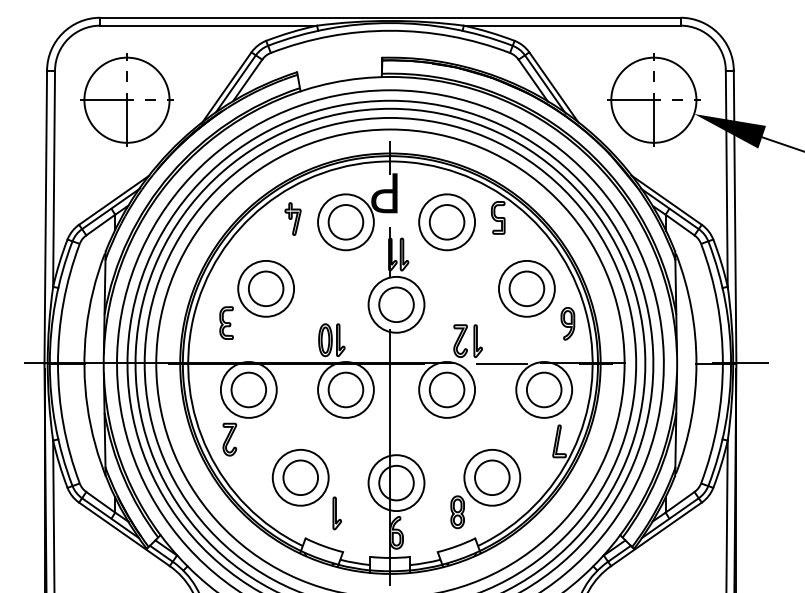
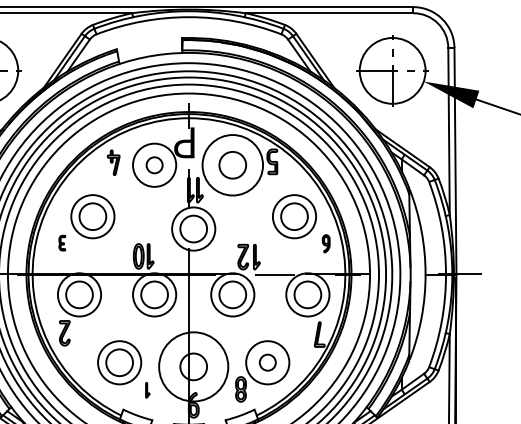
circle: (345, 222) -> (154, 165), size x0.6
circle: (447, 222) -> (233, 165), size x1.4
part: (226, 322) -> (62, 242), size x0.6
part: (567, 323) -> (325, 243), size x0.7
circle: (492, 477) -> (267, 362), size x0.6
circle: (396, 483) -> (193, 367), size x1.6
part: (336, 513) -> (147, 390), size x0.6

